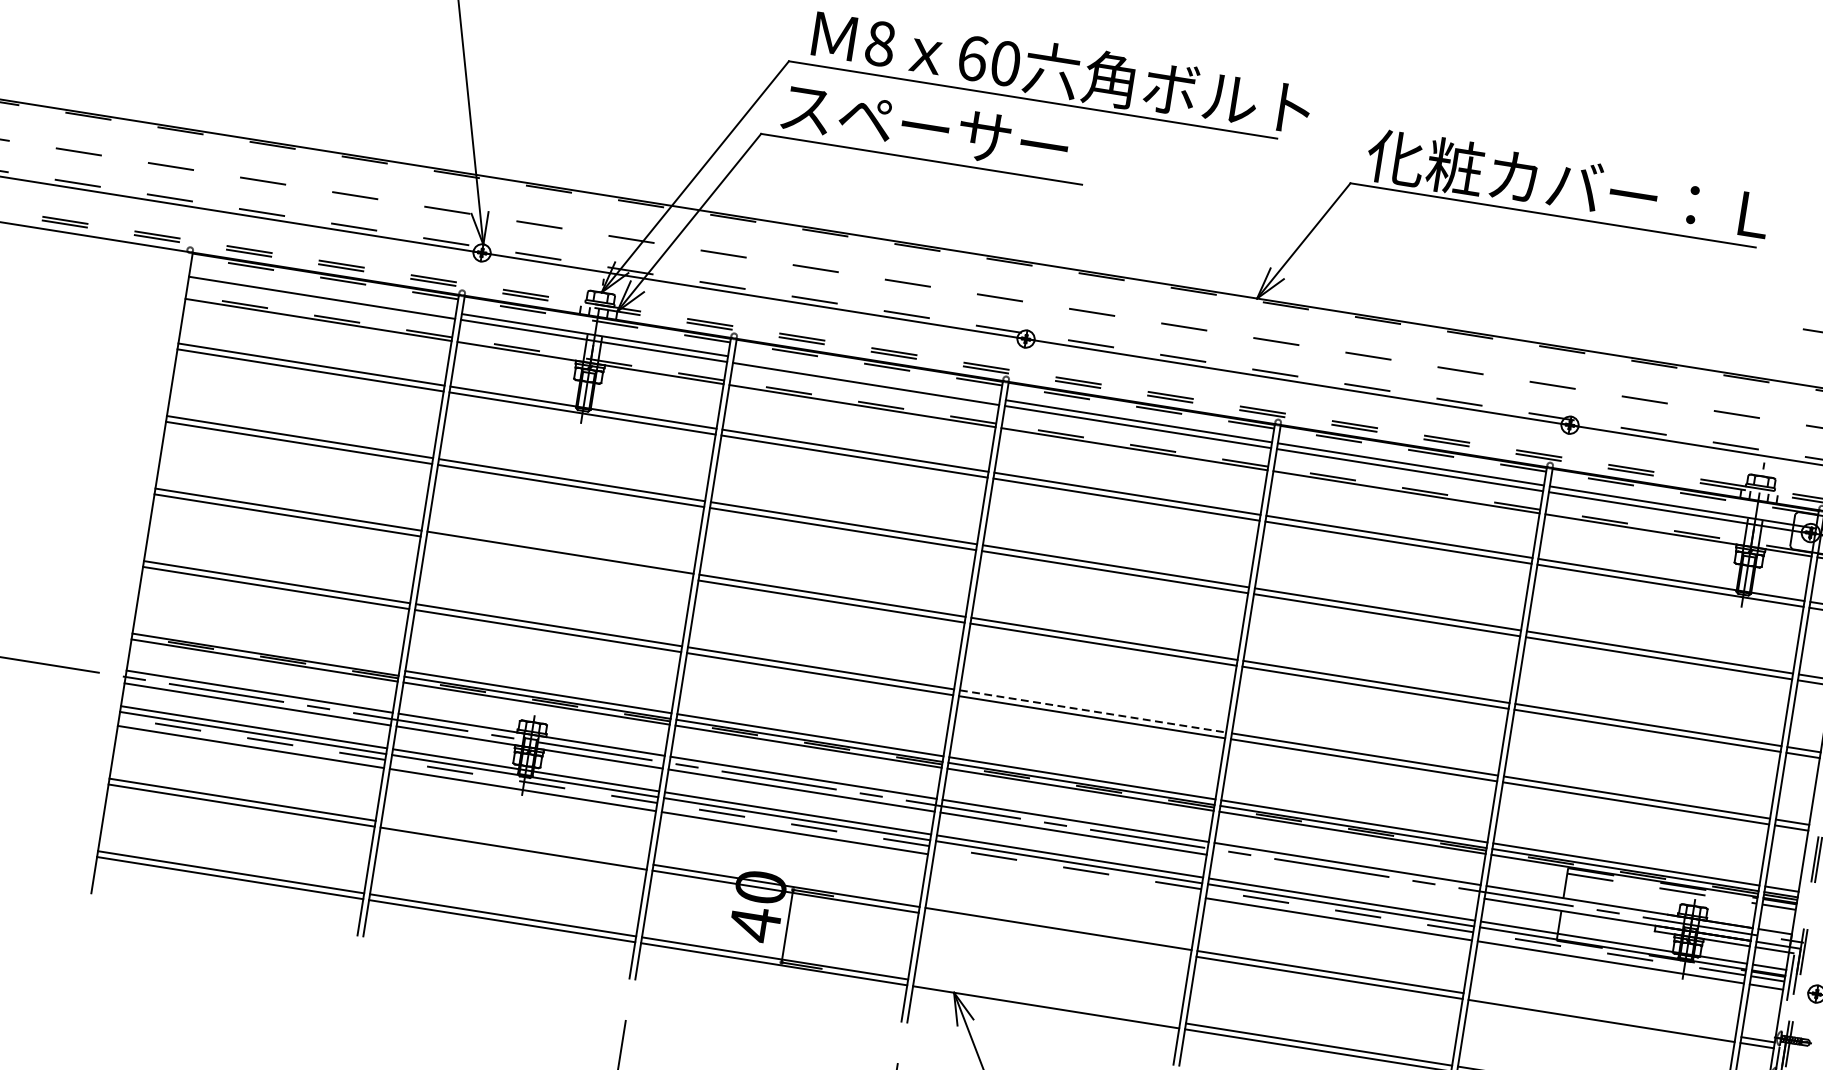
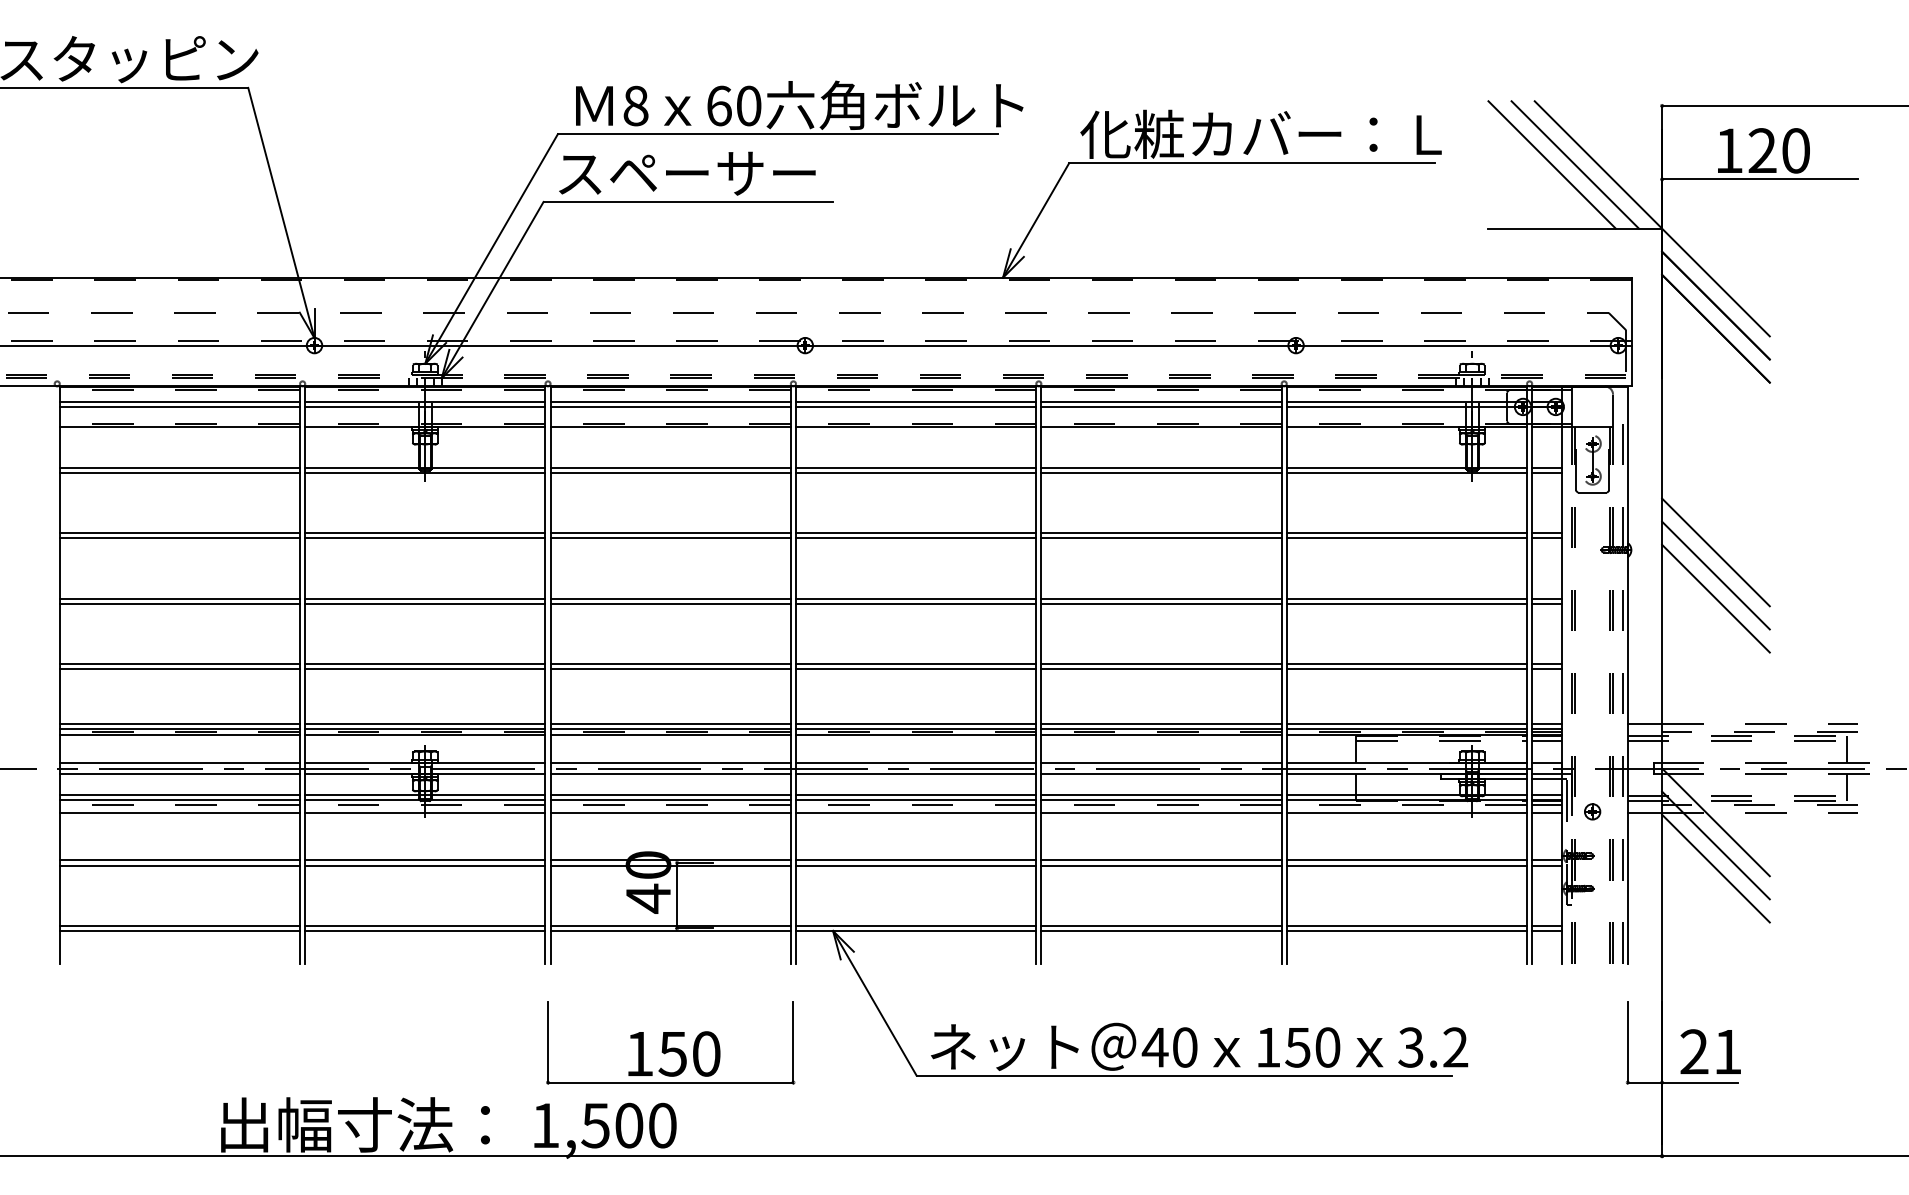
line: (322, 292) -> (179, 402), added
line: (866, 378) -> (670, 402), added
line: (559, 558) -> (425, 603), added
line: (265, 649) -> (179, 724), added
line: (1093, 710) -> (916, 663), dashed -> solid
line: (514, 843) -> (425, 860), added
line: (1067, 876) -> (916, 812), added
line: (1345, 876) -> (1161, 774), added
line: (1058, 934) -> (916, 865), added
line: (1047, 1001) -> (916, 925), added
line: (1602, 1015) -> (1406, 860), added

